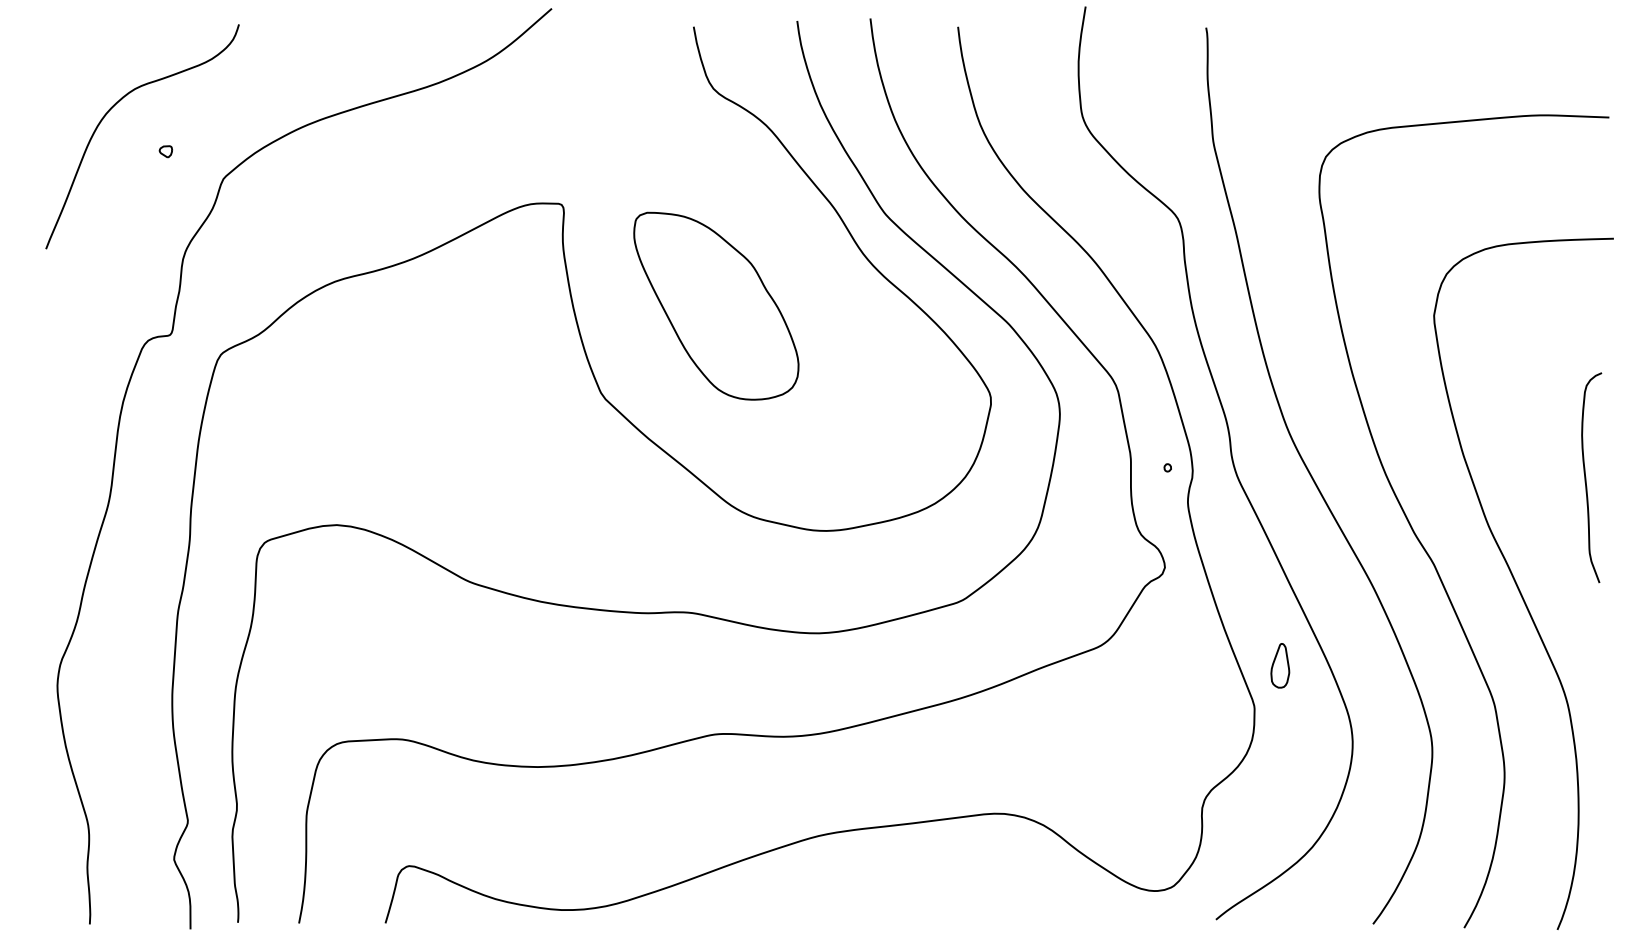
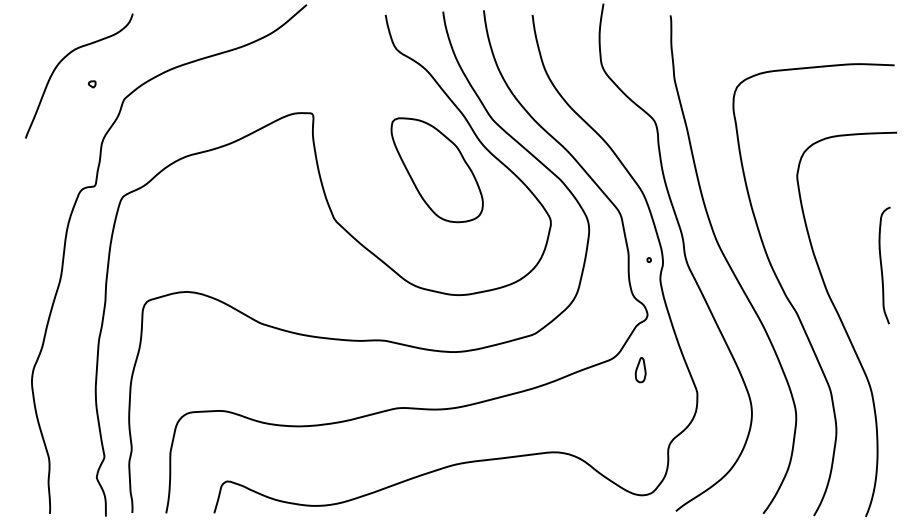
part: (715, 306) -> (436, 170), moved
part: (1279, 666) -> (640, 370), moved

